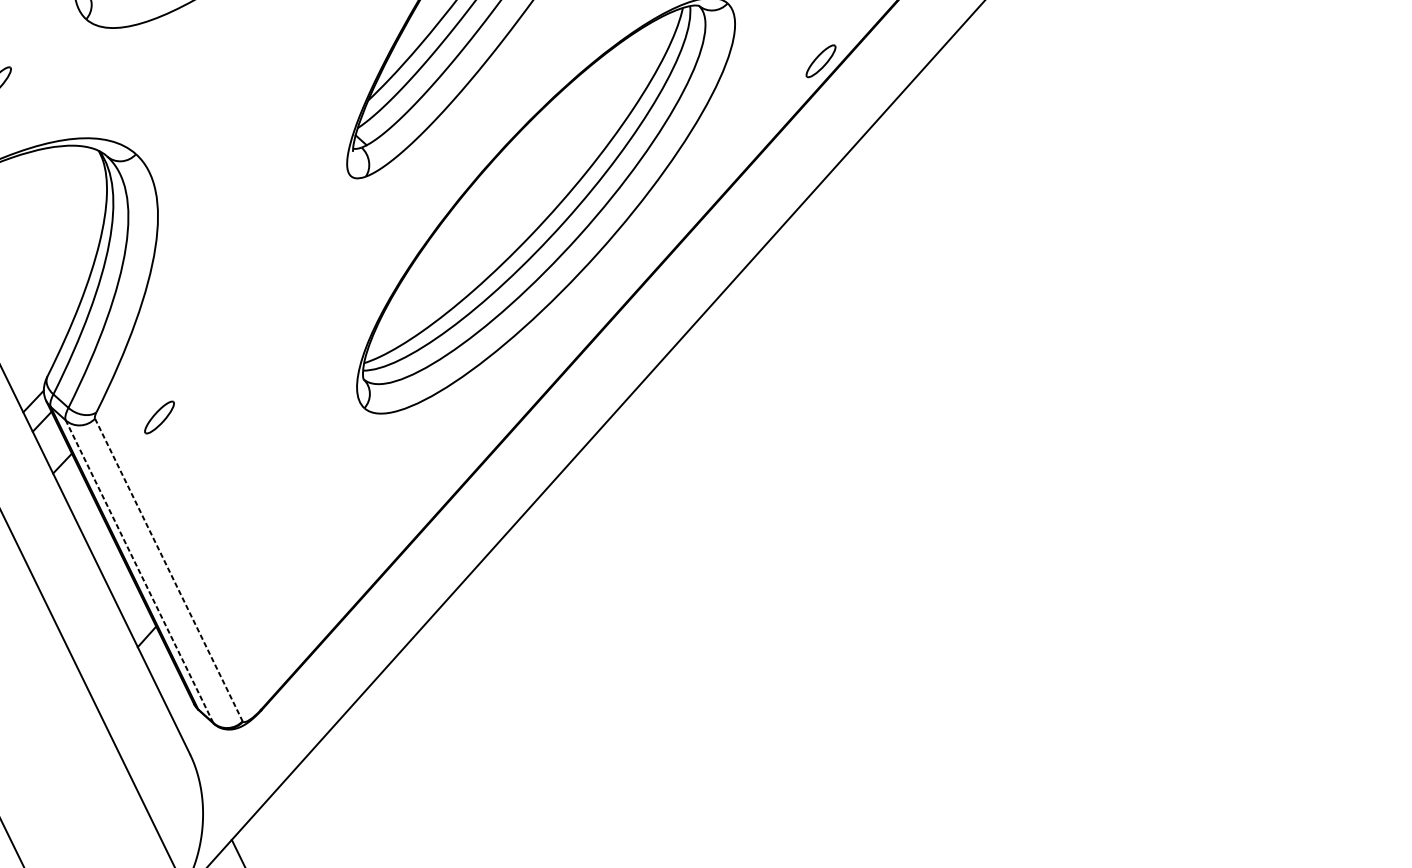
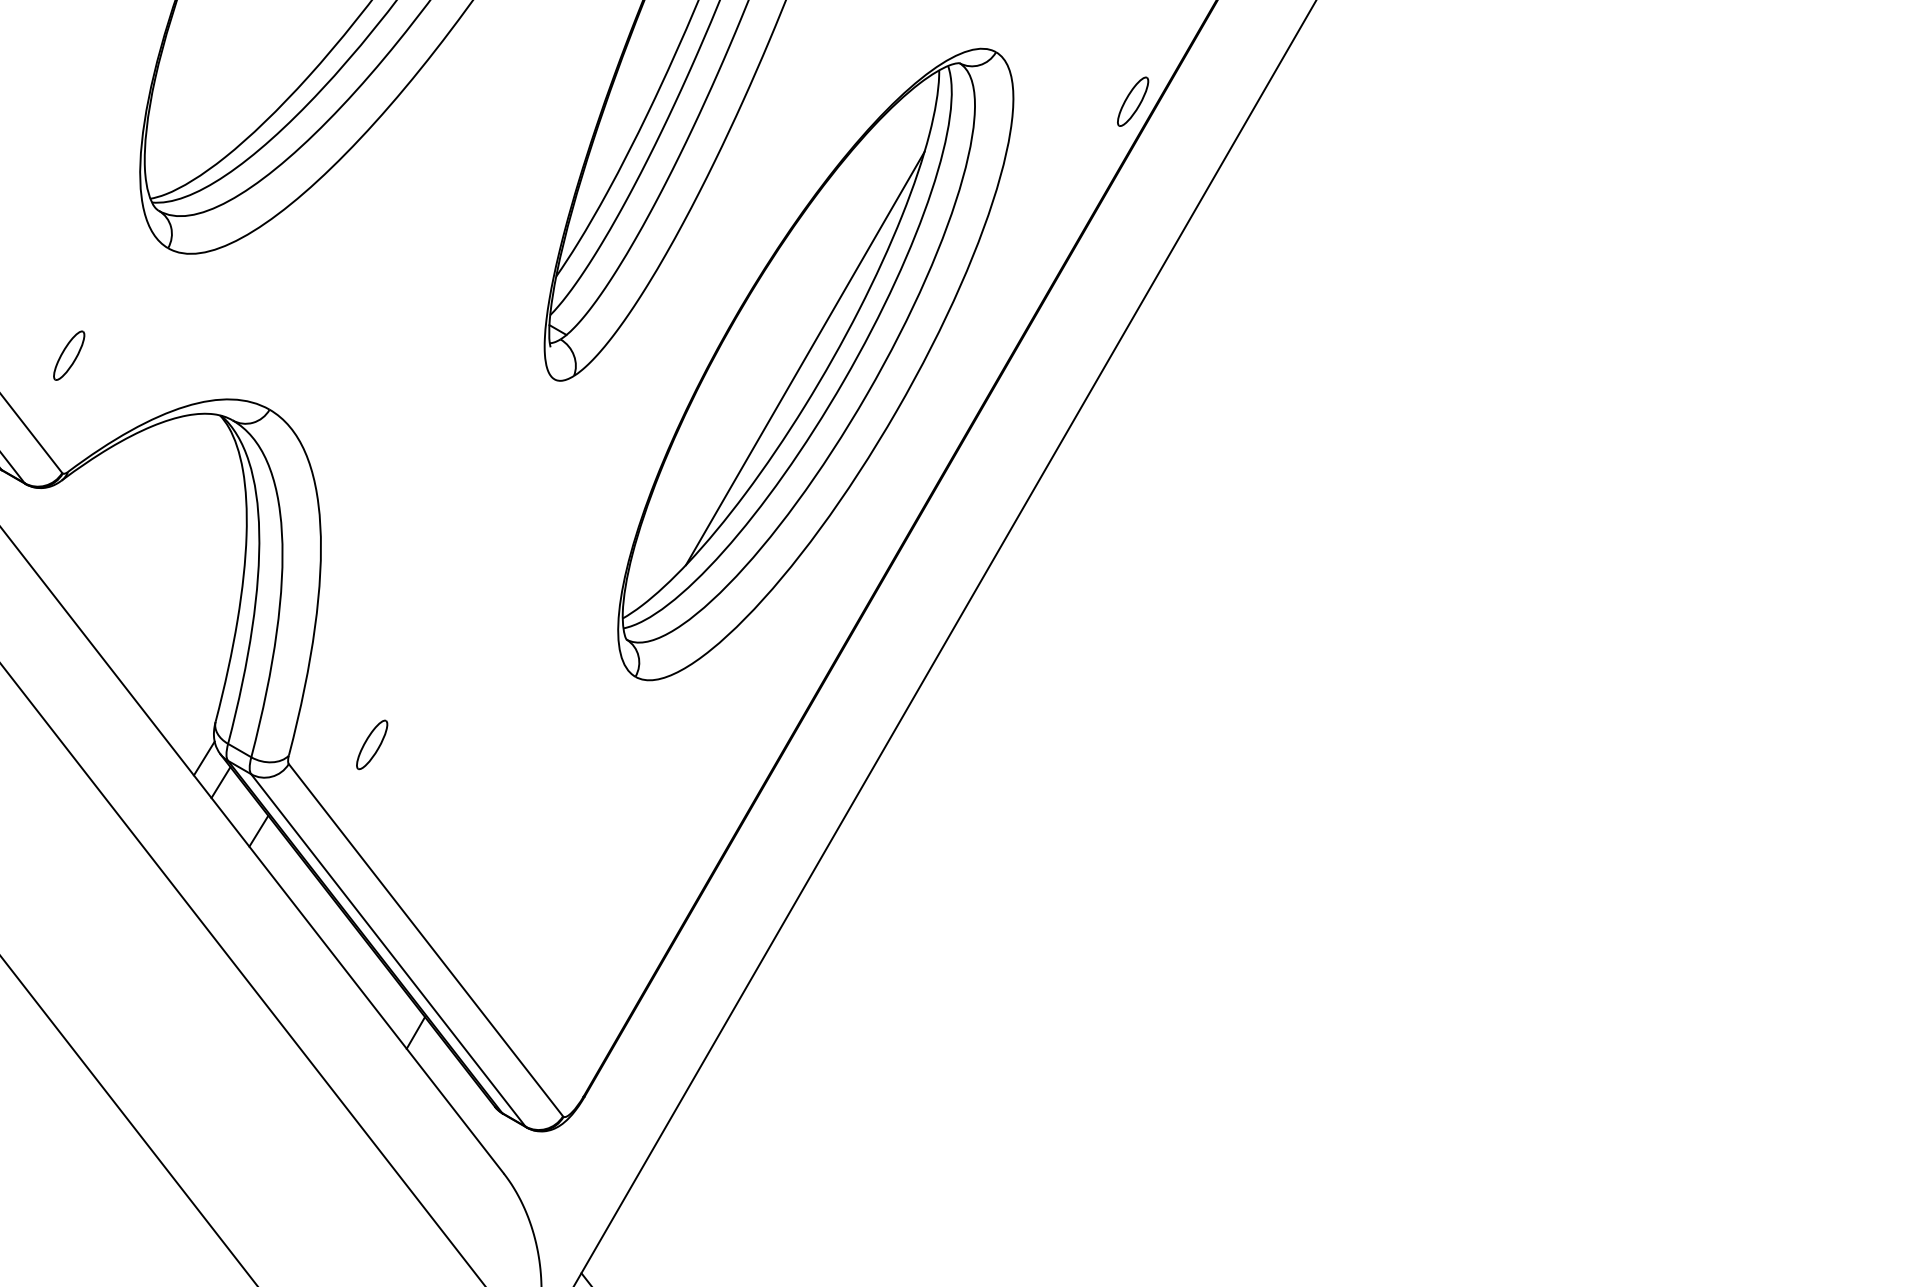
line: (538, 199) -> (804, 358), added
line: (139, 570) -> (387, 949), dashed -> solid
line: (169, 570) -> (426, 940), dashed -> solid

